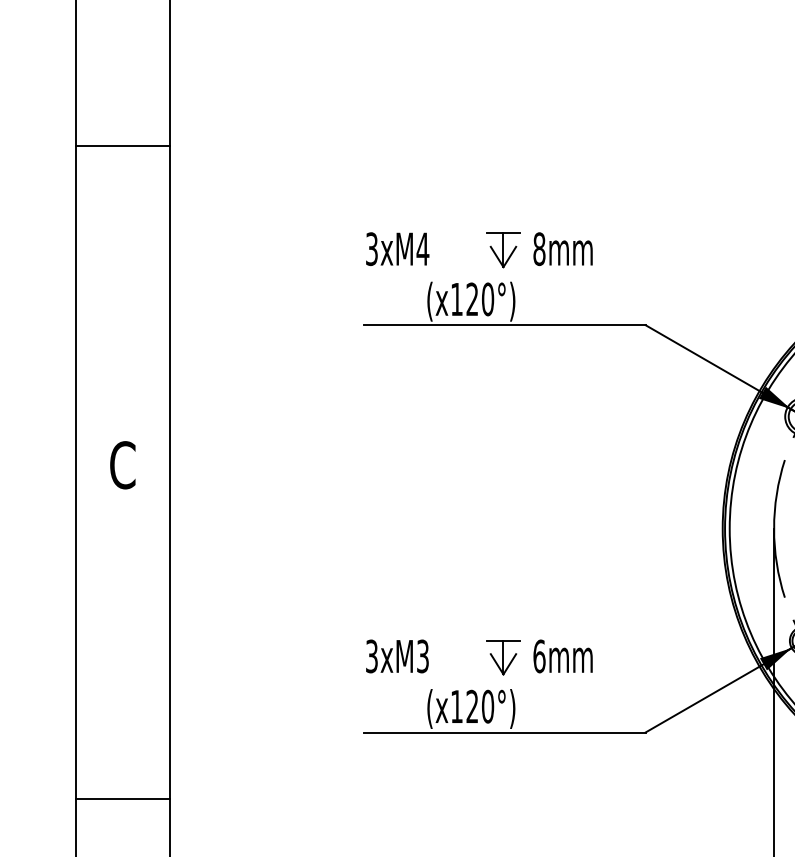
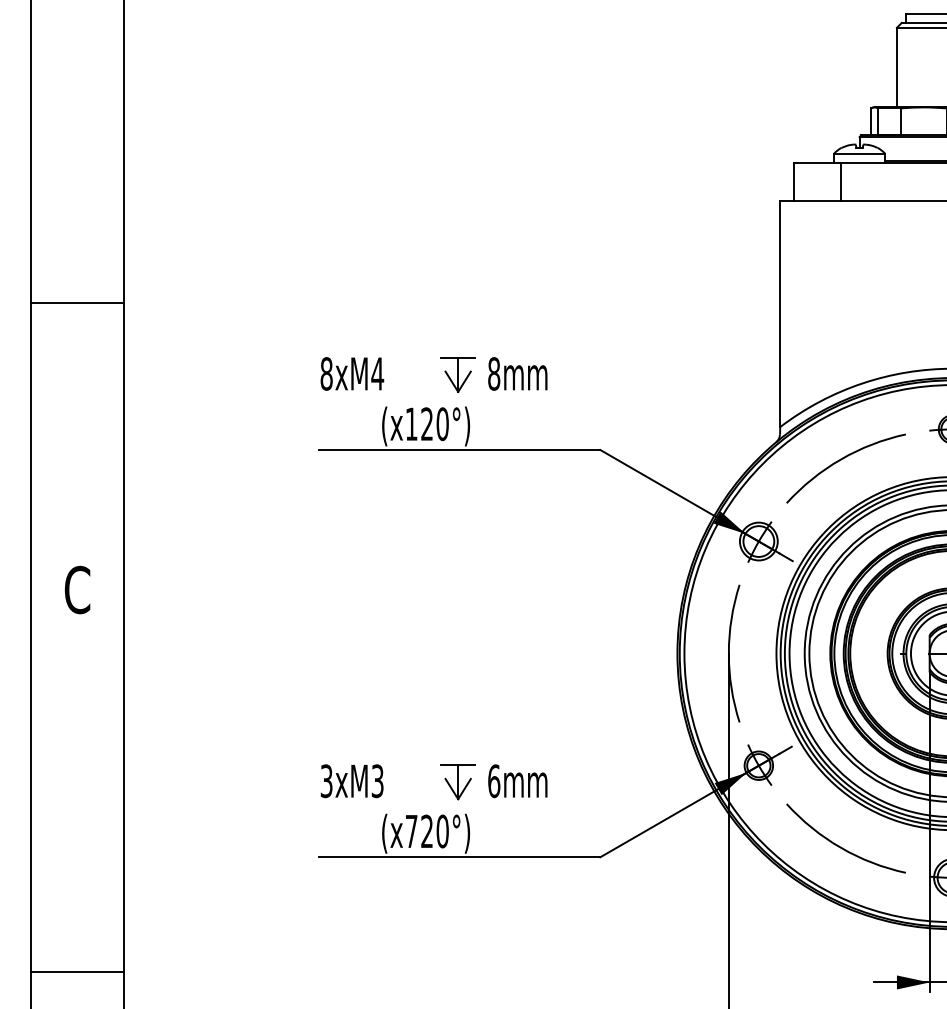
line: (122, 146) -> (77, 303), moved
text: (371, 248) -> (326, 373), 3xM4 -> 8xM4
text: (456, 706) -> (411, 831), (x120°) -> (x720°)
line: (122, 798) -> (77, 971), moved

